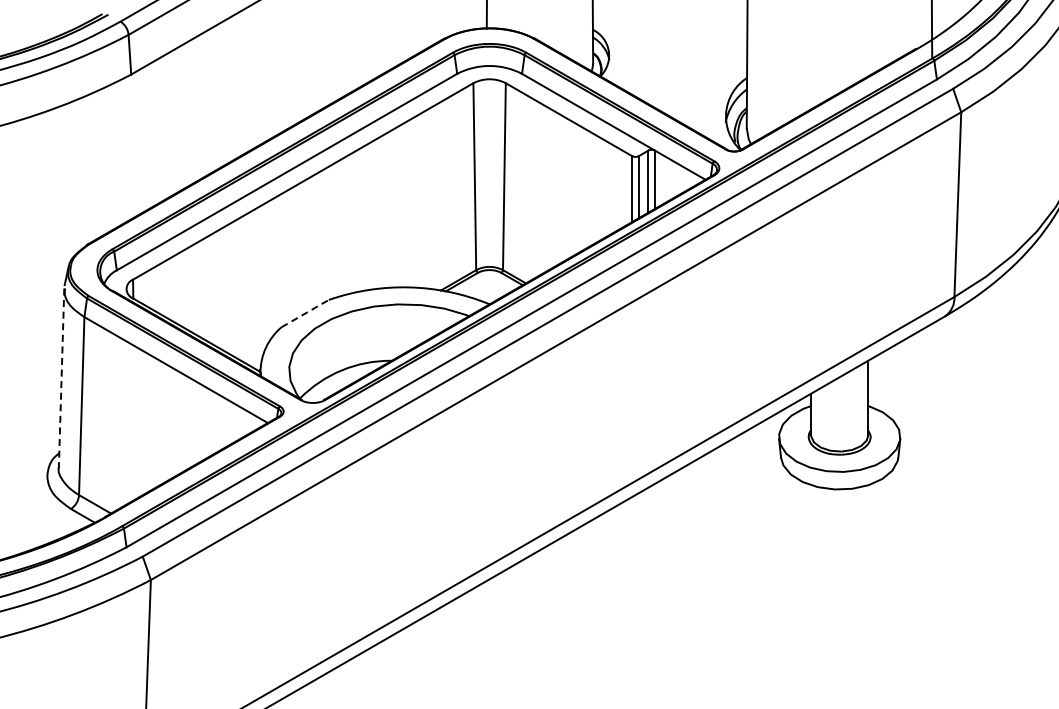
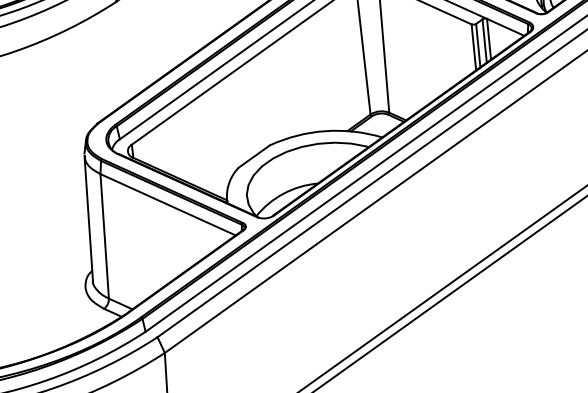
line: (305, 313) -> (254, 156), dashed -> solid
line: (61, 378) -> (88, 218), dashed -> solid

